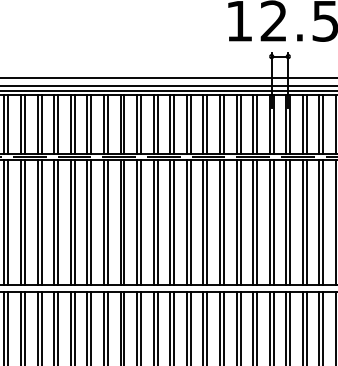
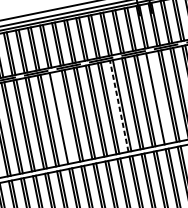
line: (141, 222) -> (62, 117), removed
line: (219, 222) -> (118, 106), solid -> dashed
line: (273, 222) -> (158, 98), removed

